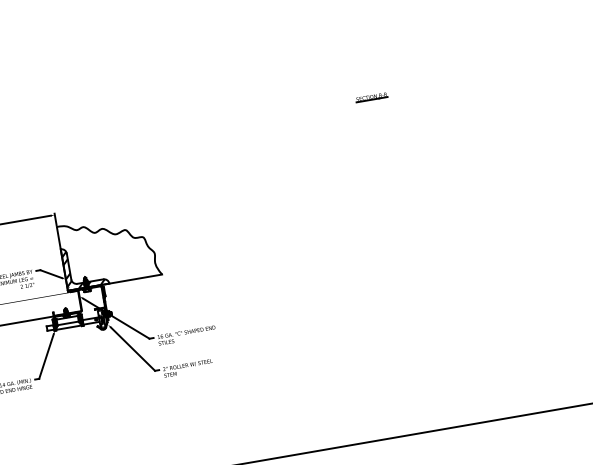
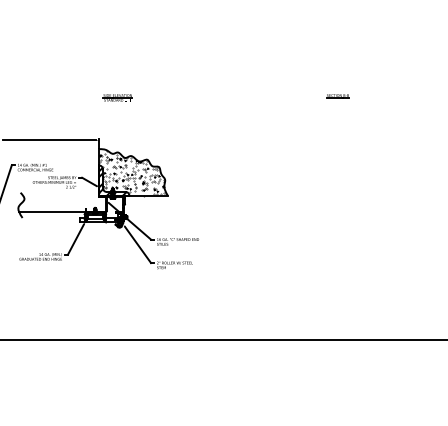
part: (69, 151) -> (117, 97), added
hatch: (108, 251) -> (132, 172), added

